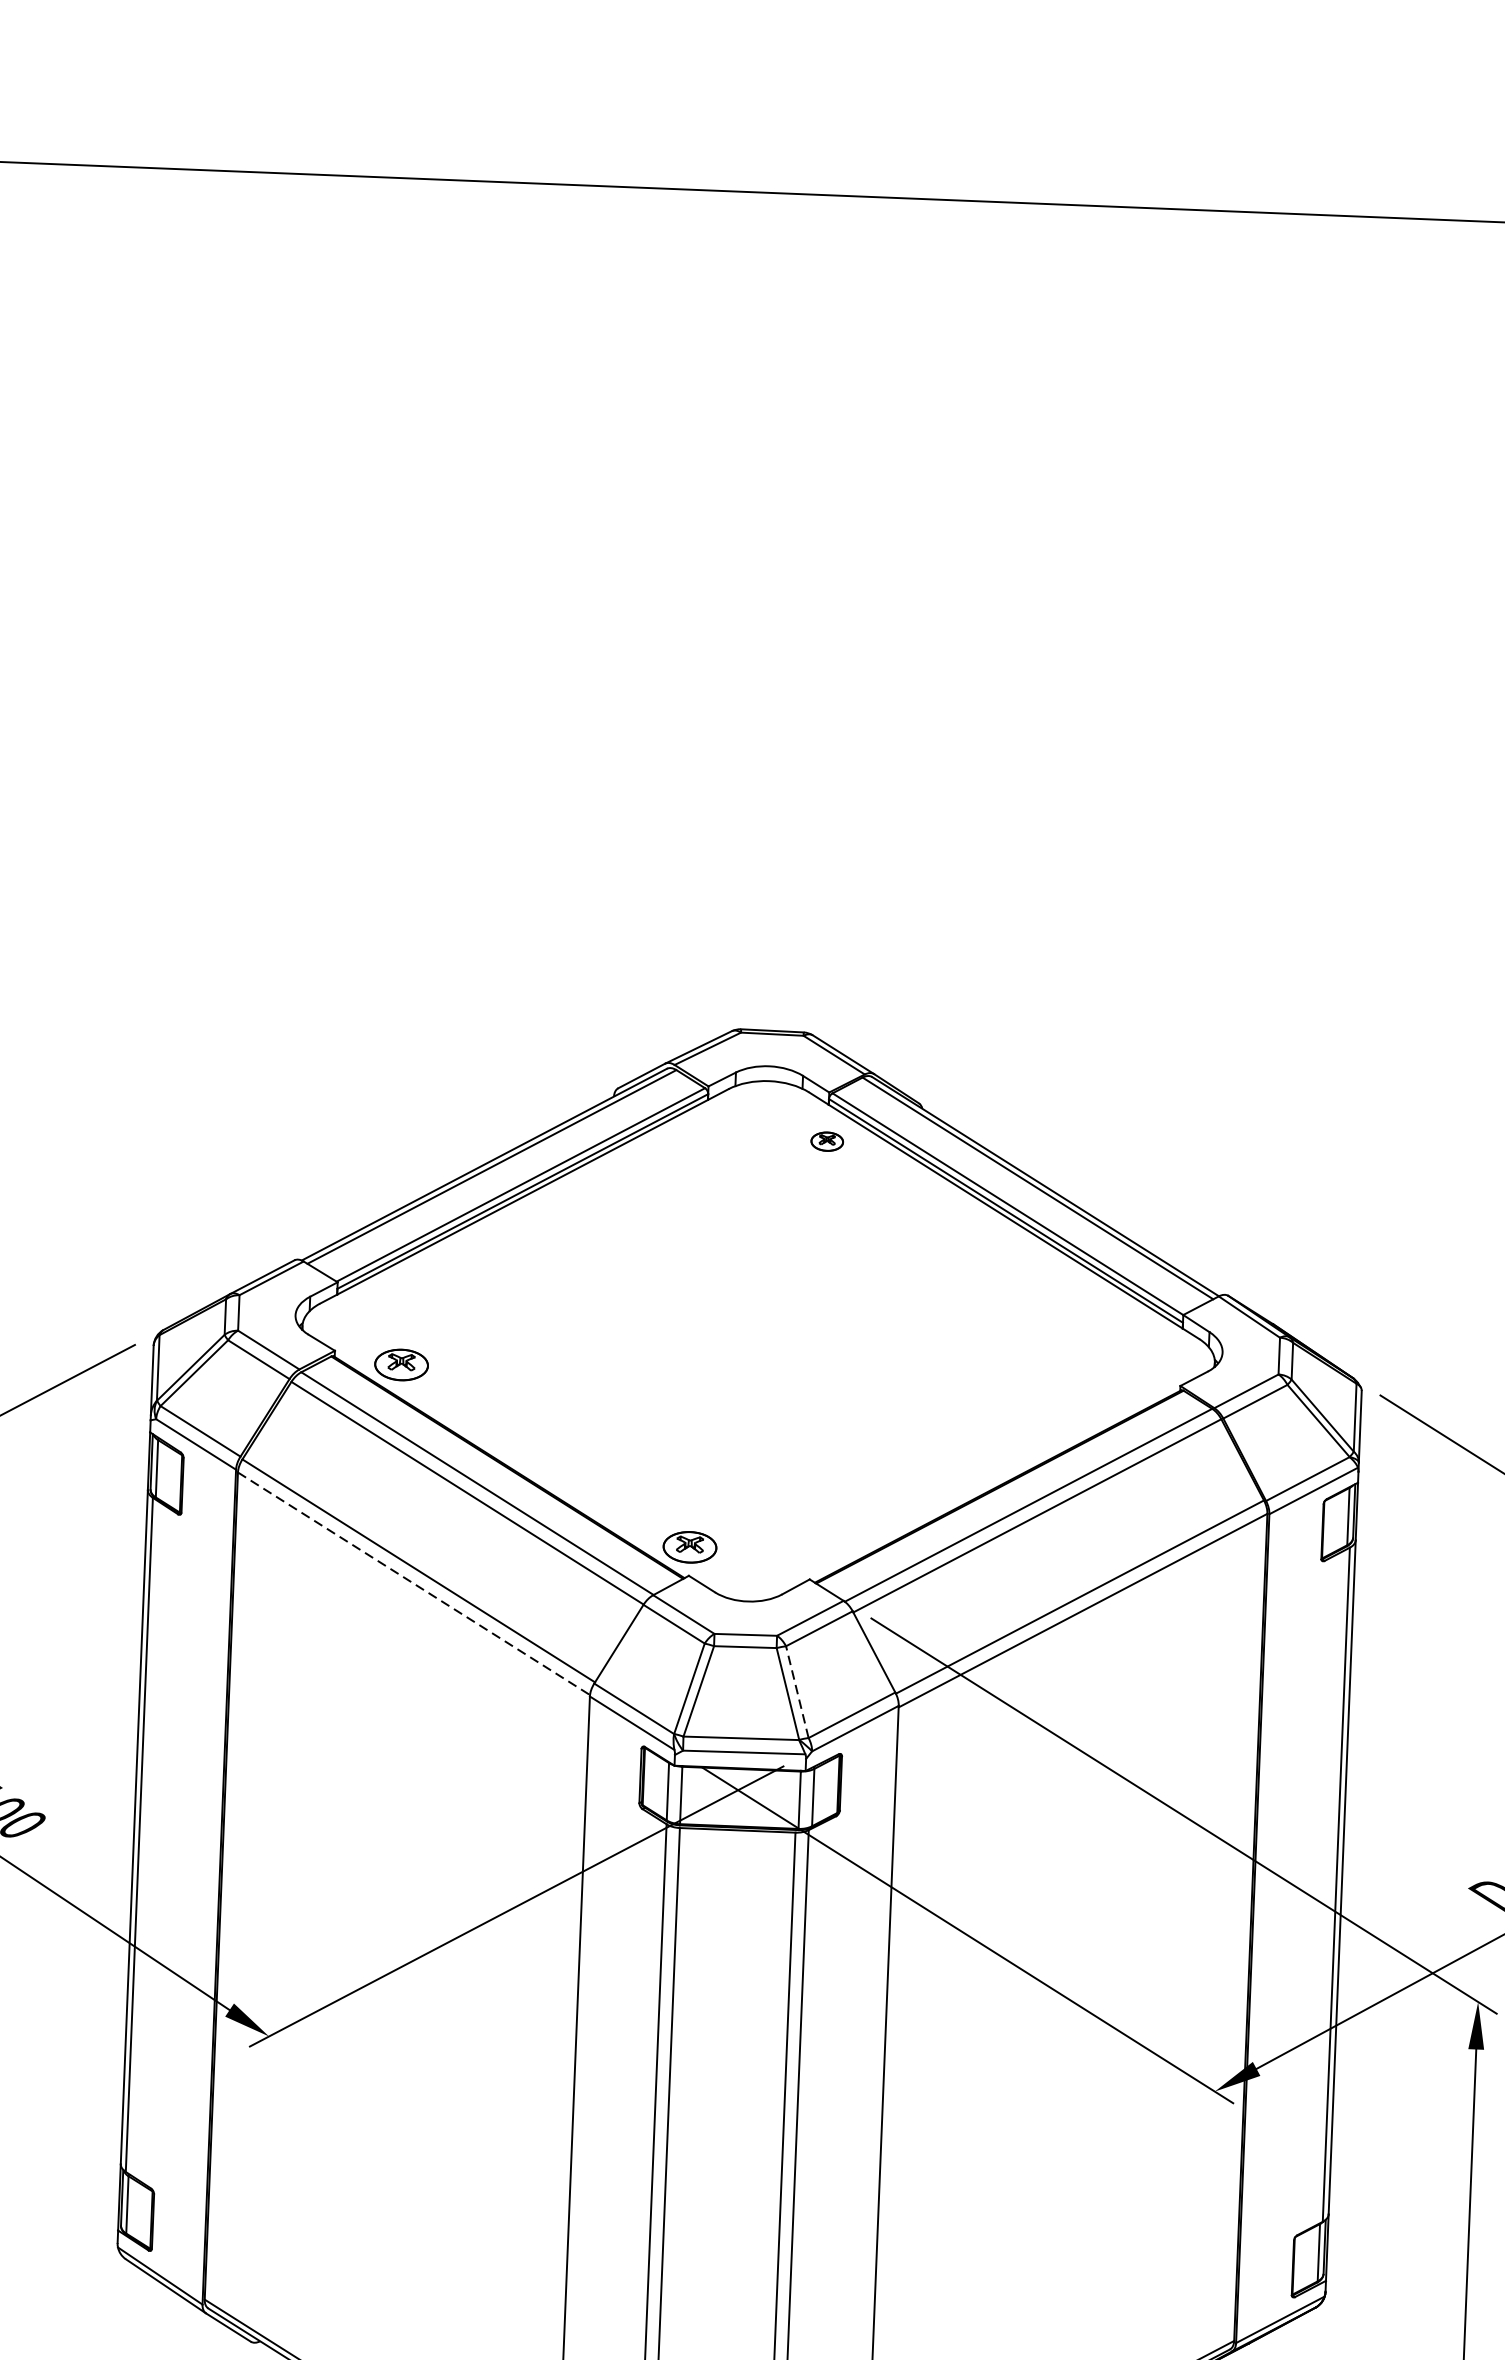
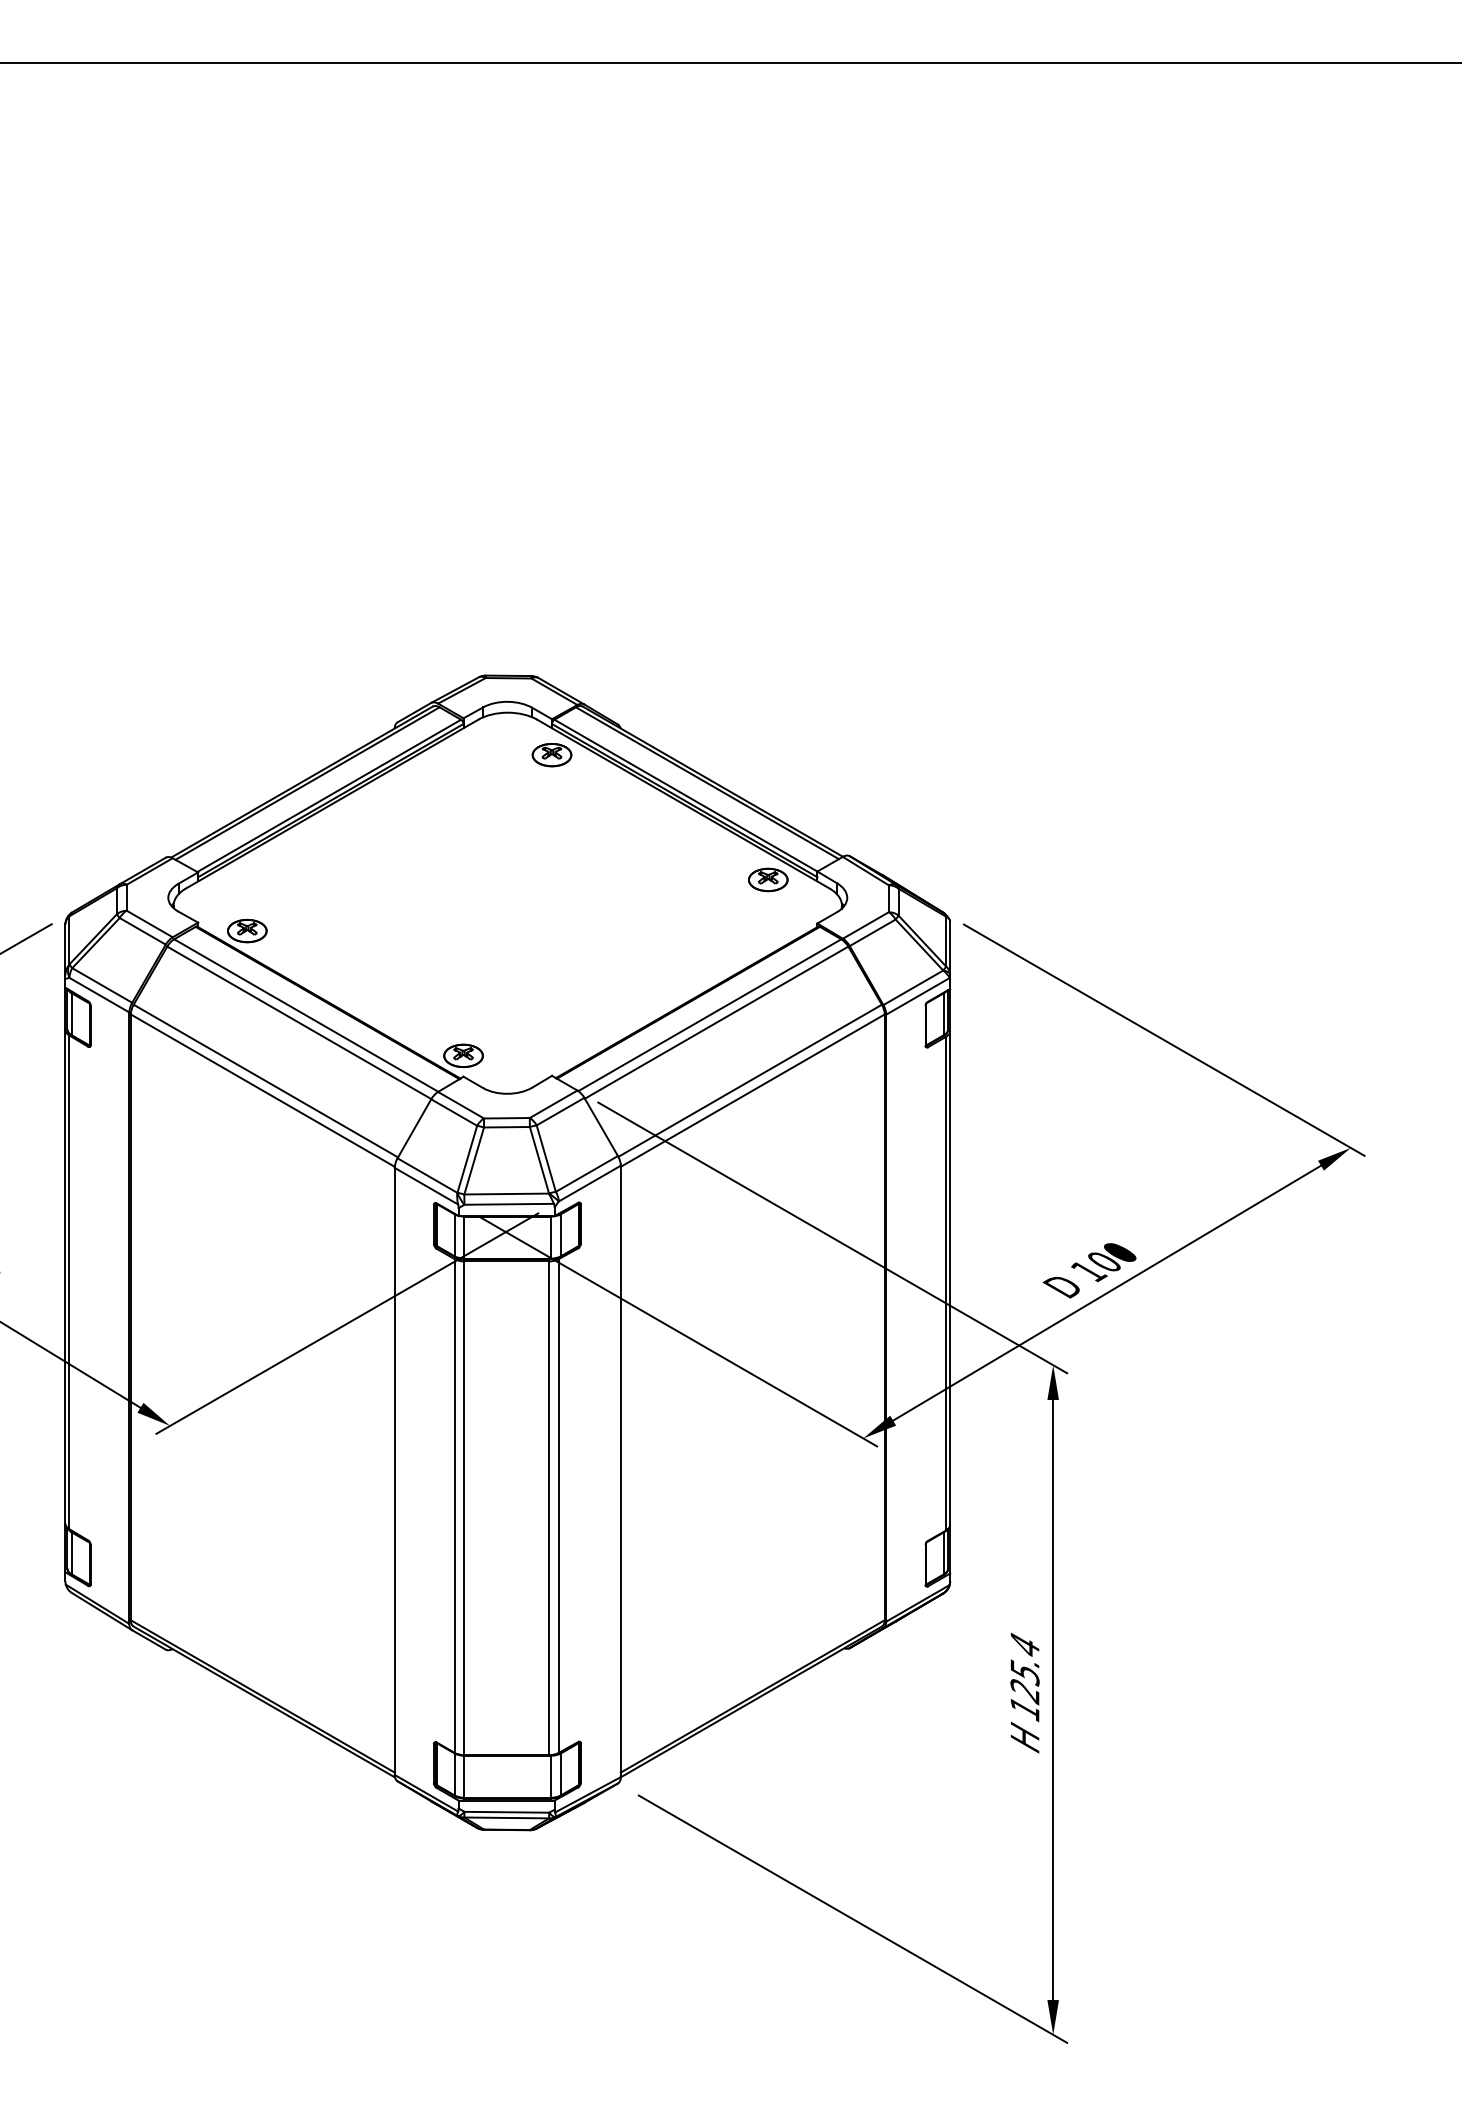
part: (826, 1142) -> (551, 755), size x1.67
part: (1116, 1323) -> (768, 879), added
line: (414, 1583) -> (263, 1090), dashed -> solid
line: (797, 1691) -> (546, 1158), dashed -> solid

